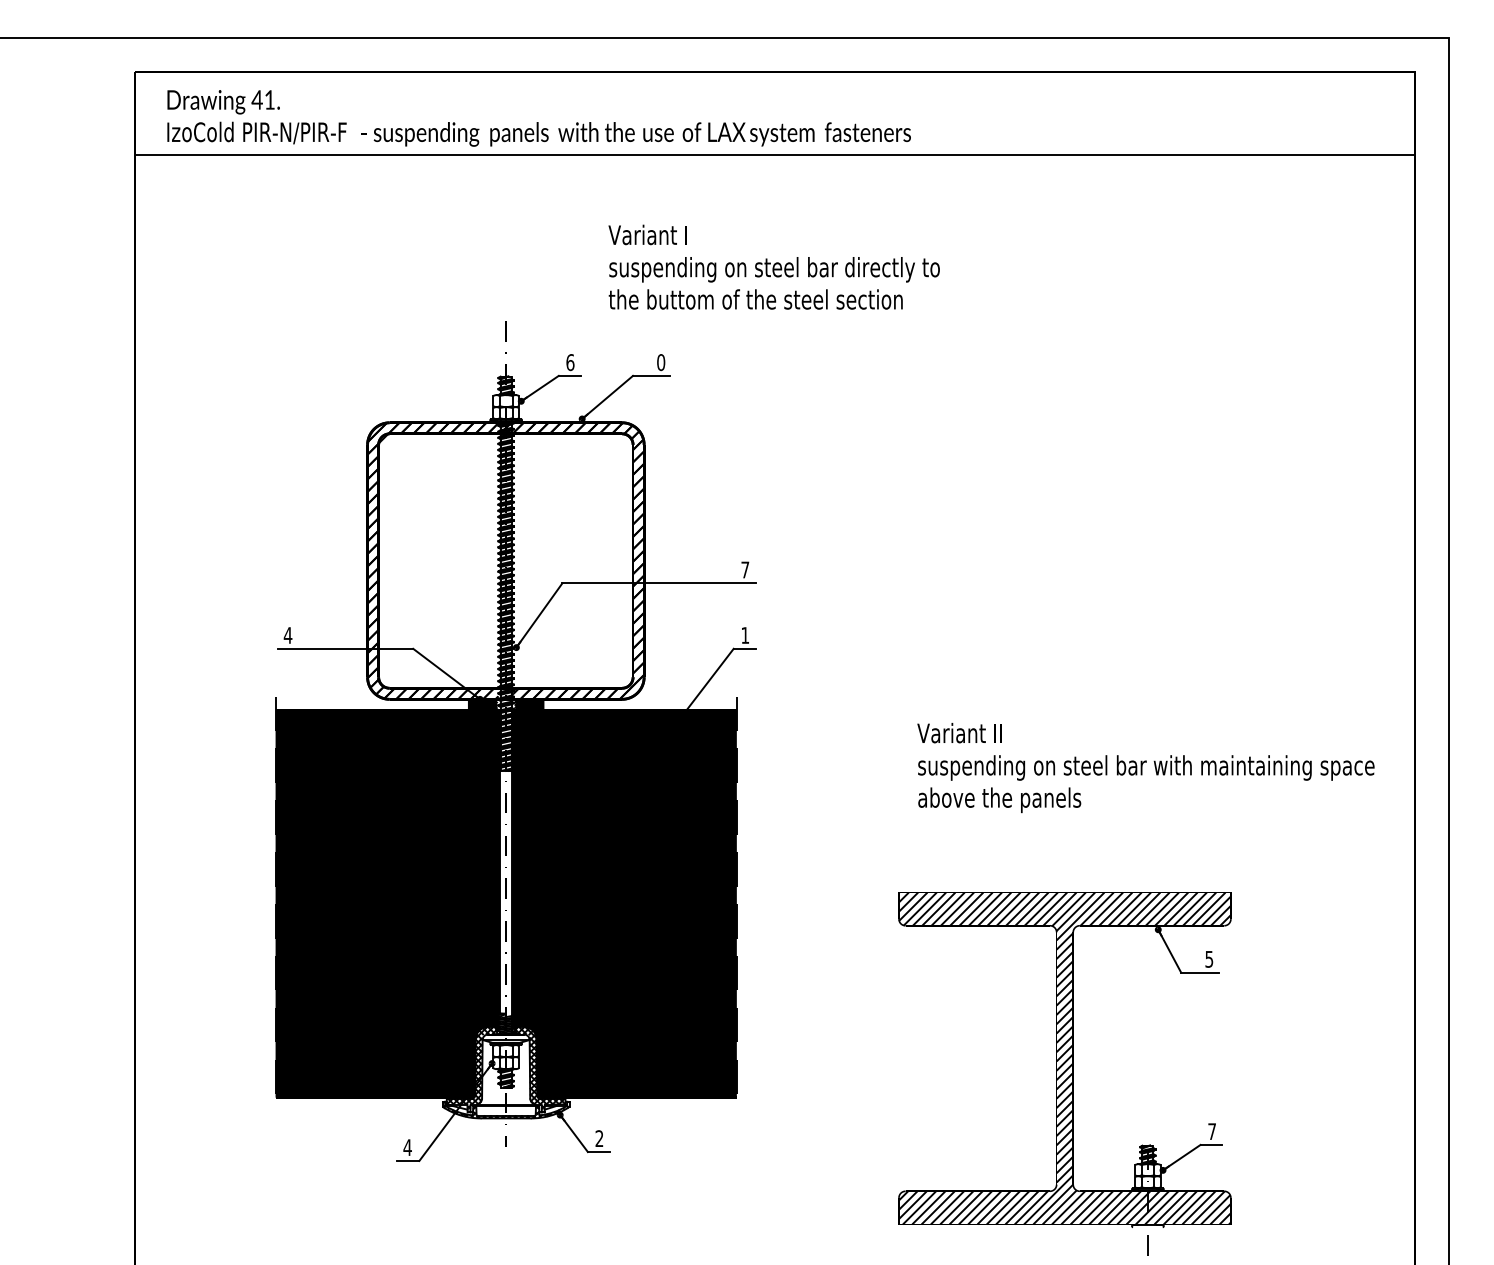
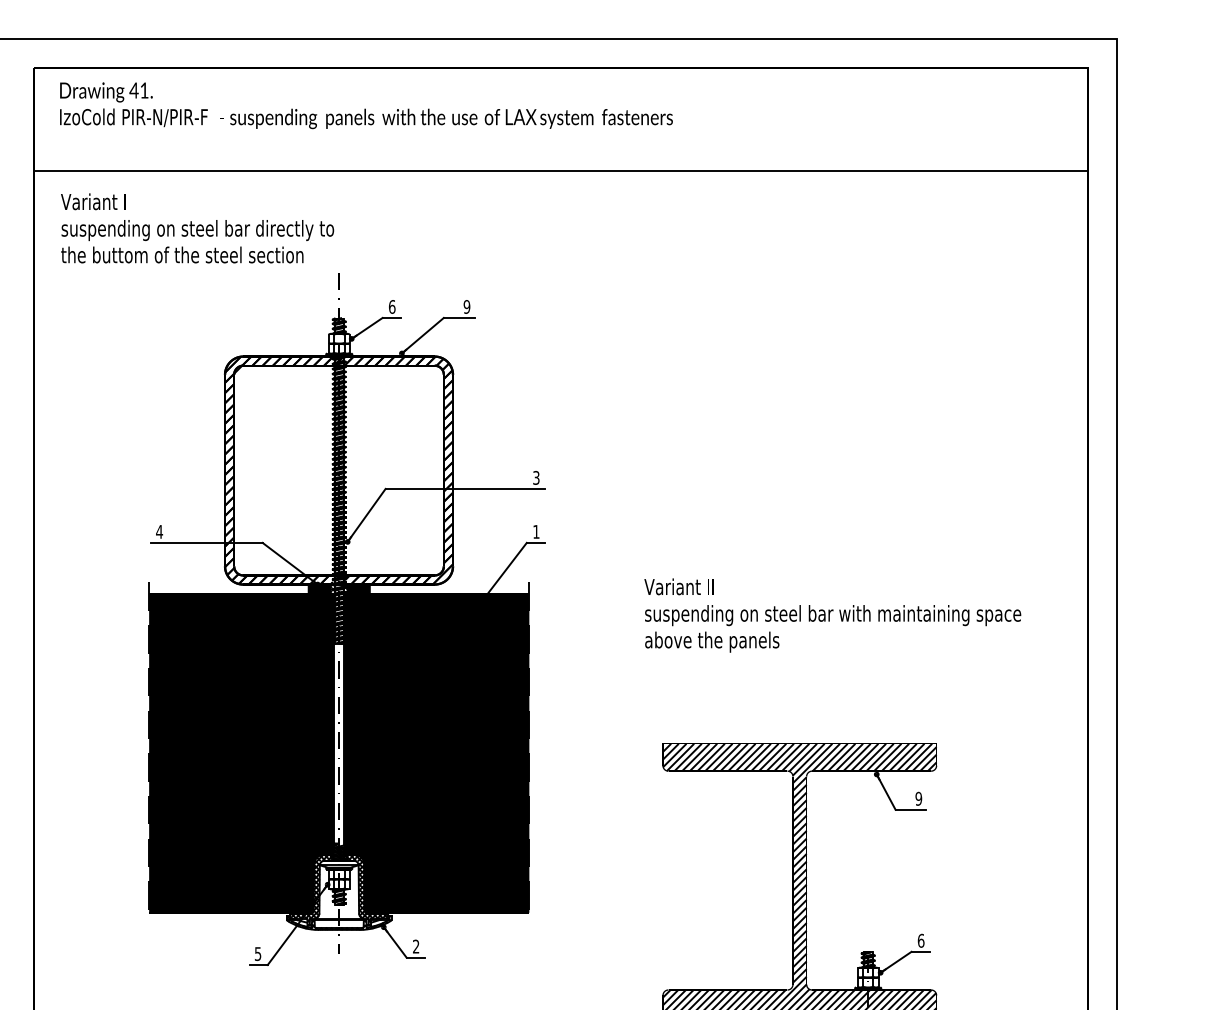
line: (774, 155) -> (560, 170), moved
text: (773, 266) -> (196, 227), moved
text: (661, 362) -> (467, 306), 0 -> 9
text: (745, 569) -> (536, 477), 7 -> 3
text: (1145, 768) -> (832, 616), moved
text: (1209, 958) -> (918, 798), 5 -> 9
text: (1212, 1131) -> (921, 940), 7 -> 6
text: (407, 1147) -> (257, 953), 4 -> 5

